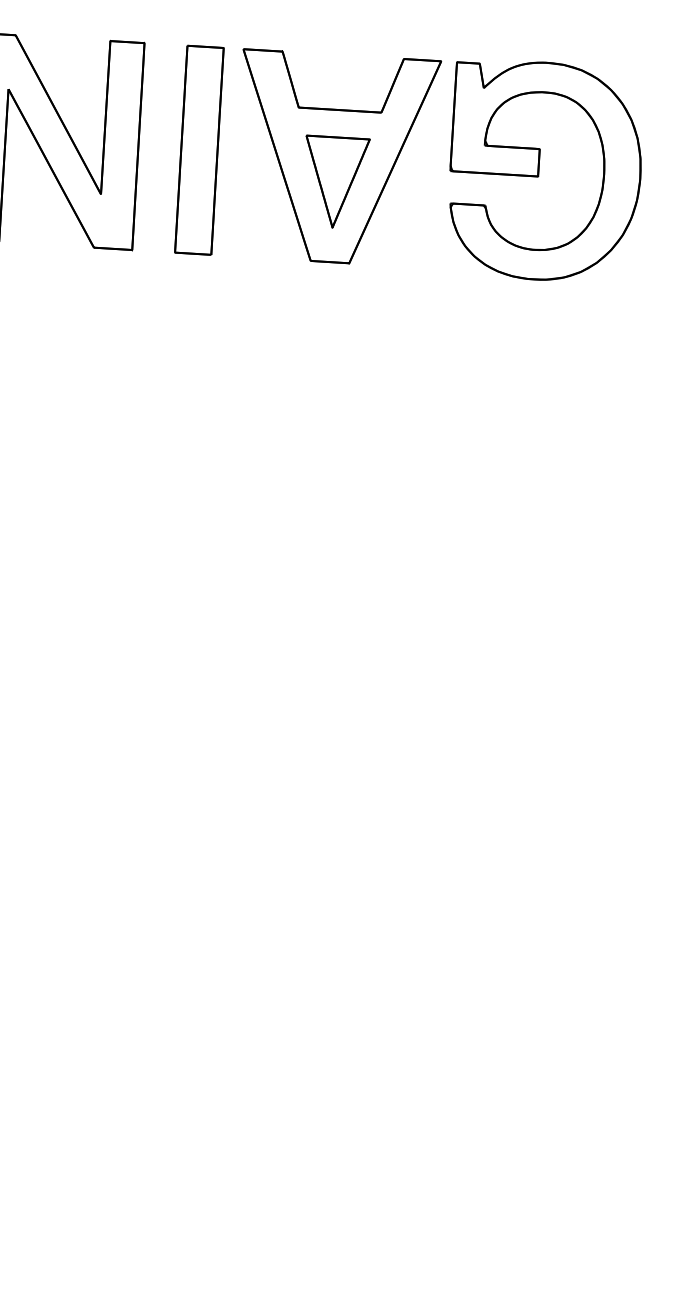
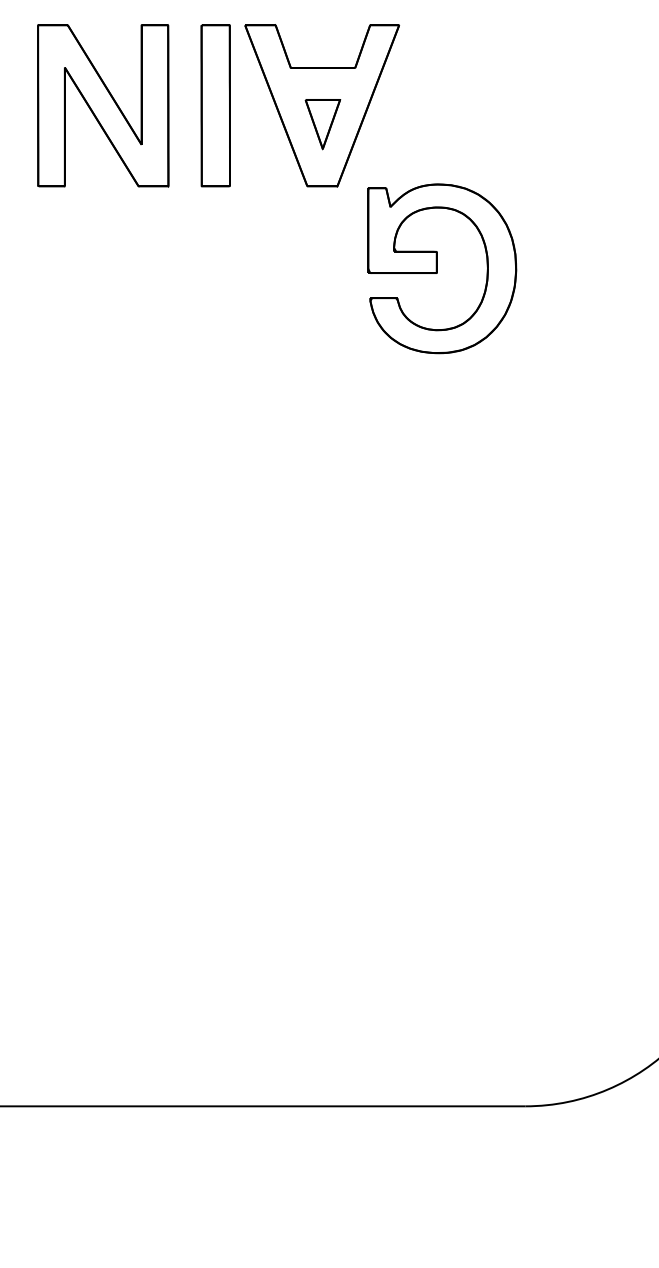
part: (545, 171) -> (442, 268), moved
part: (334, 182) -> (322, 124), size x0.7

